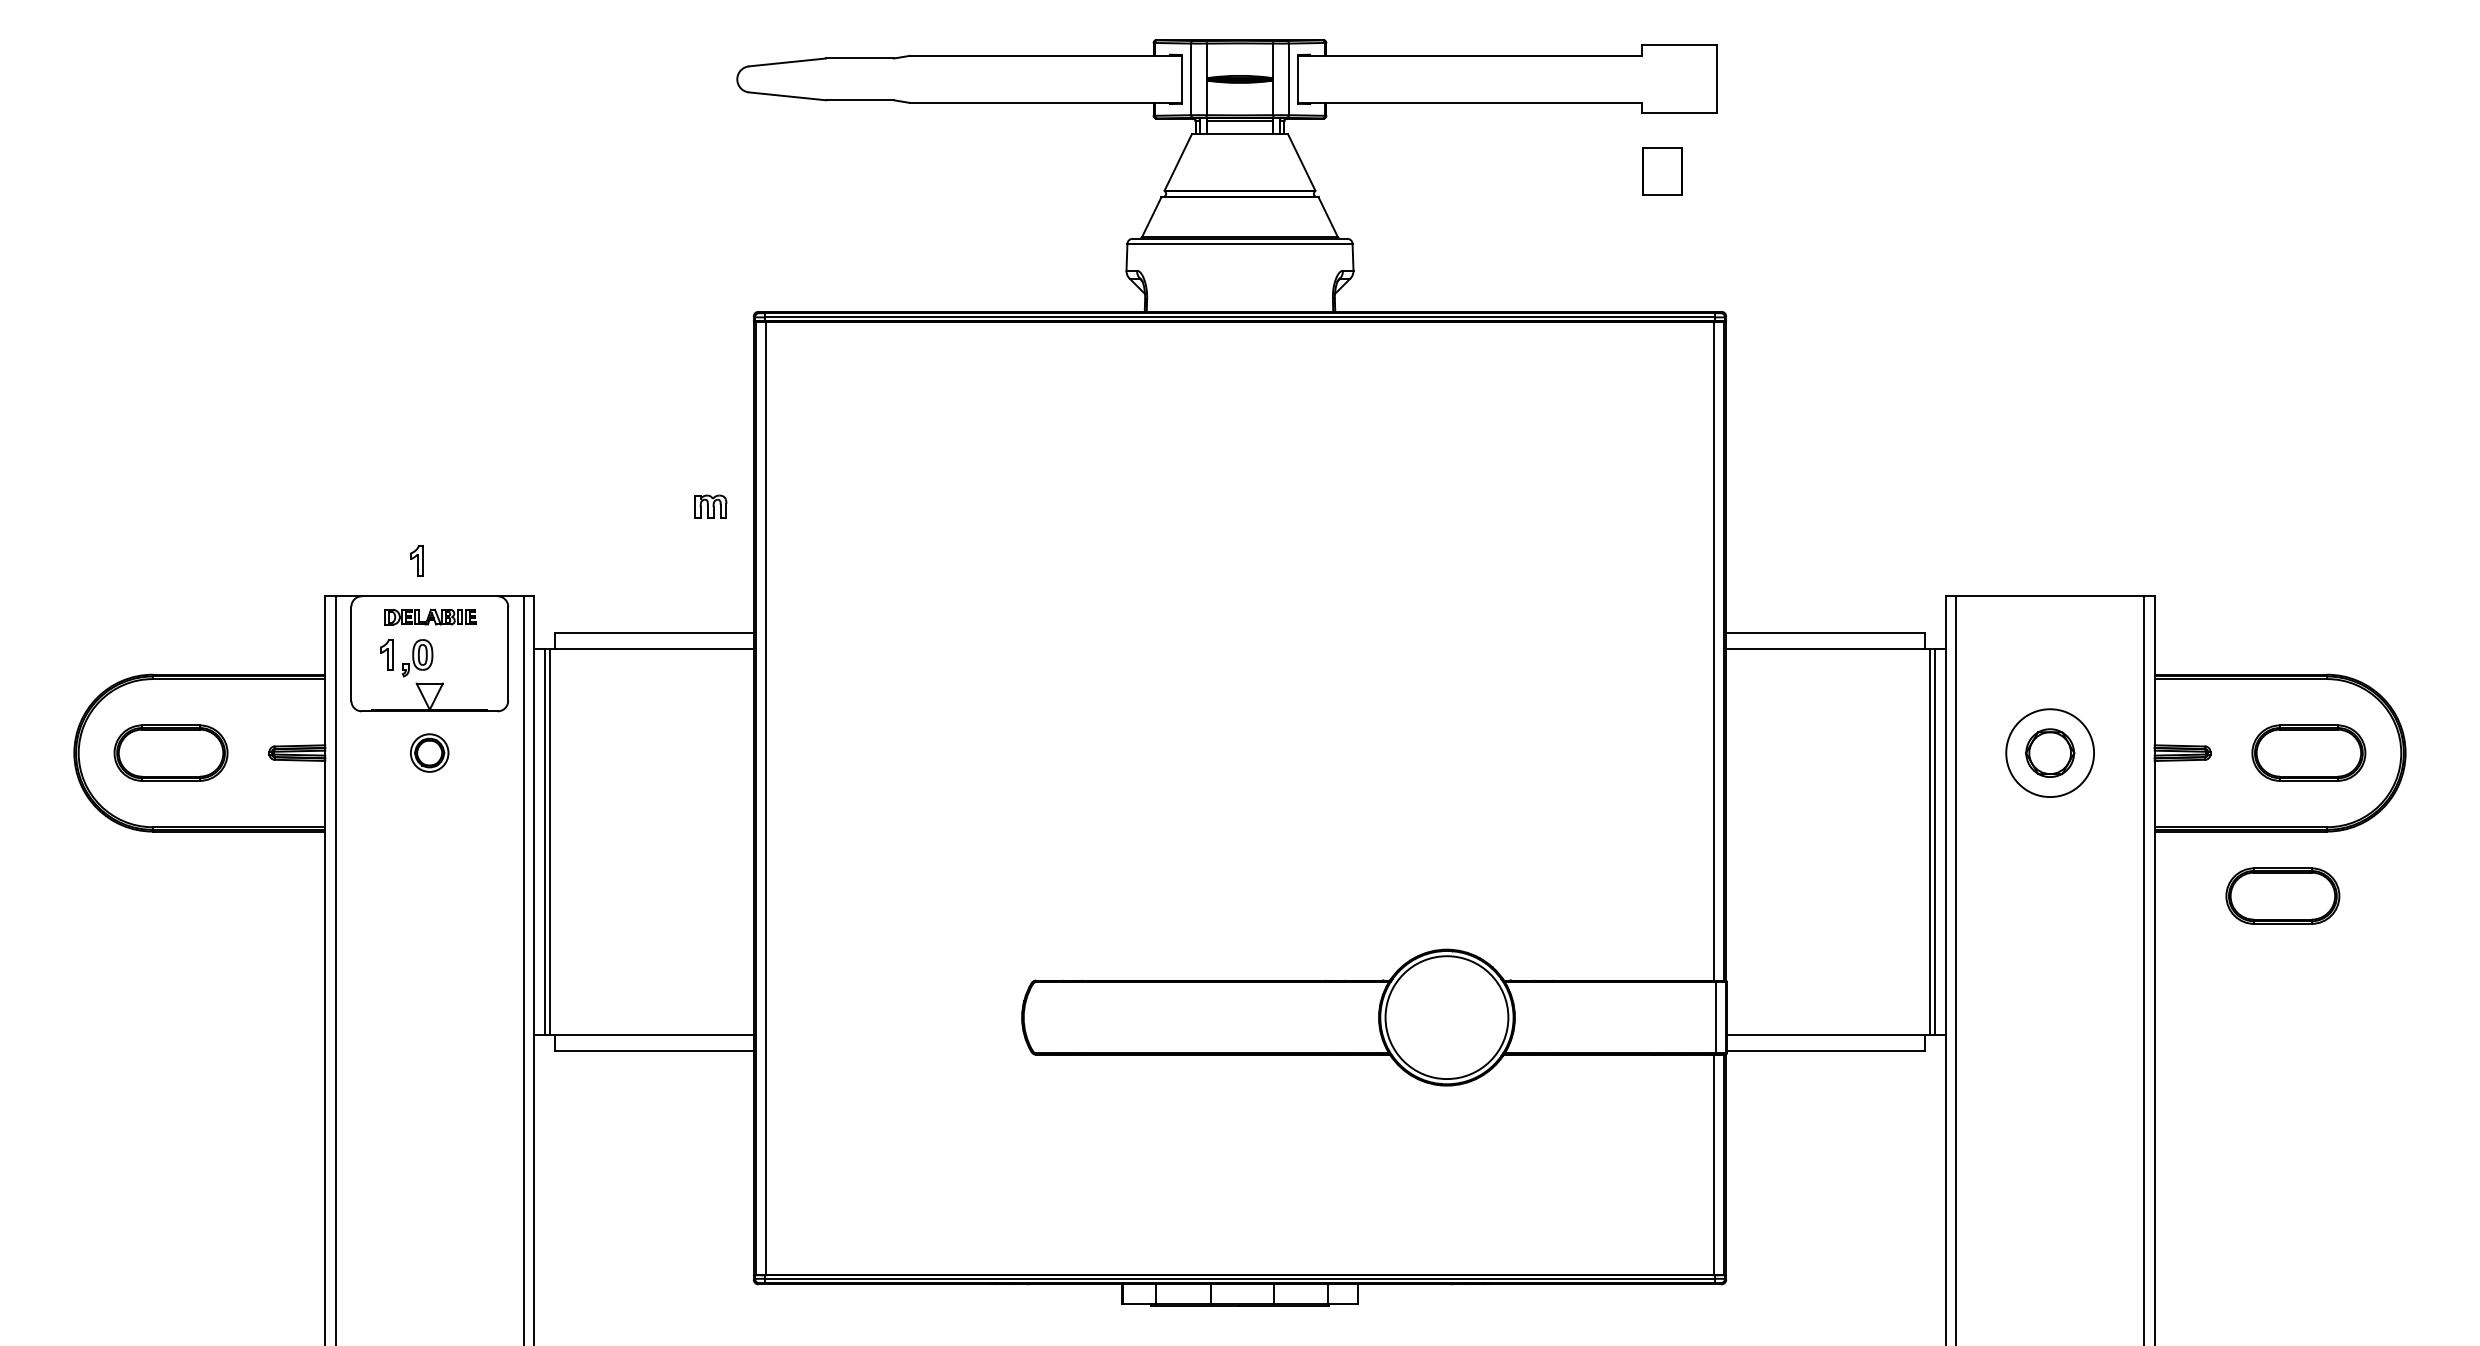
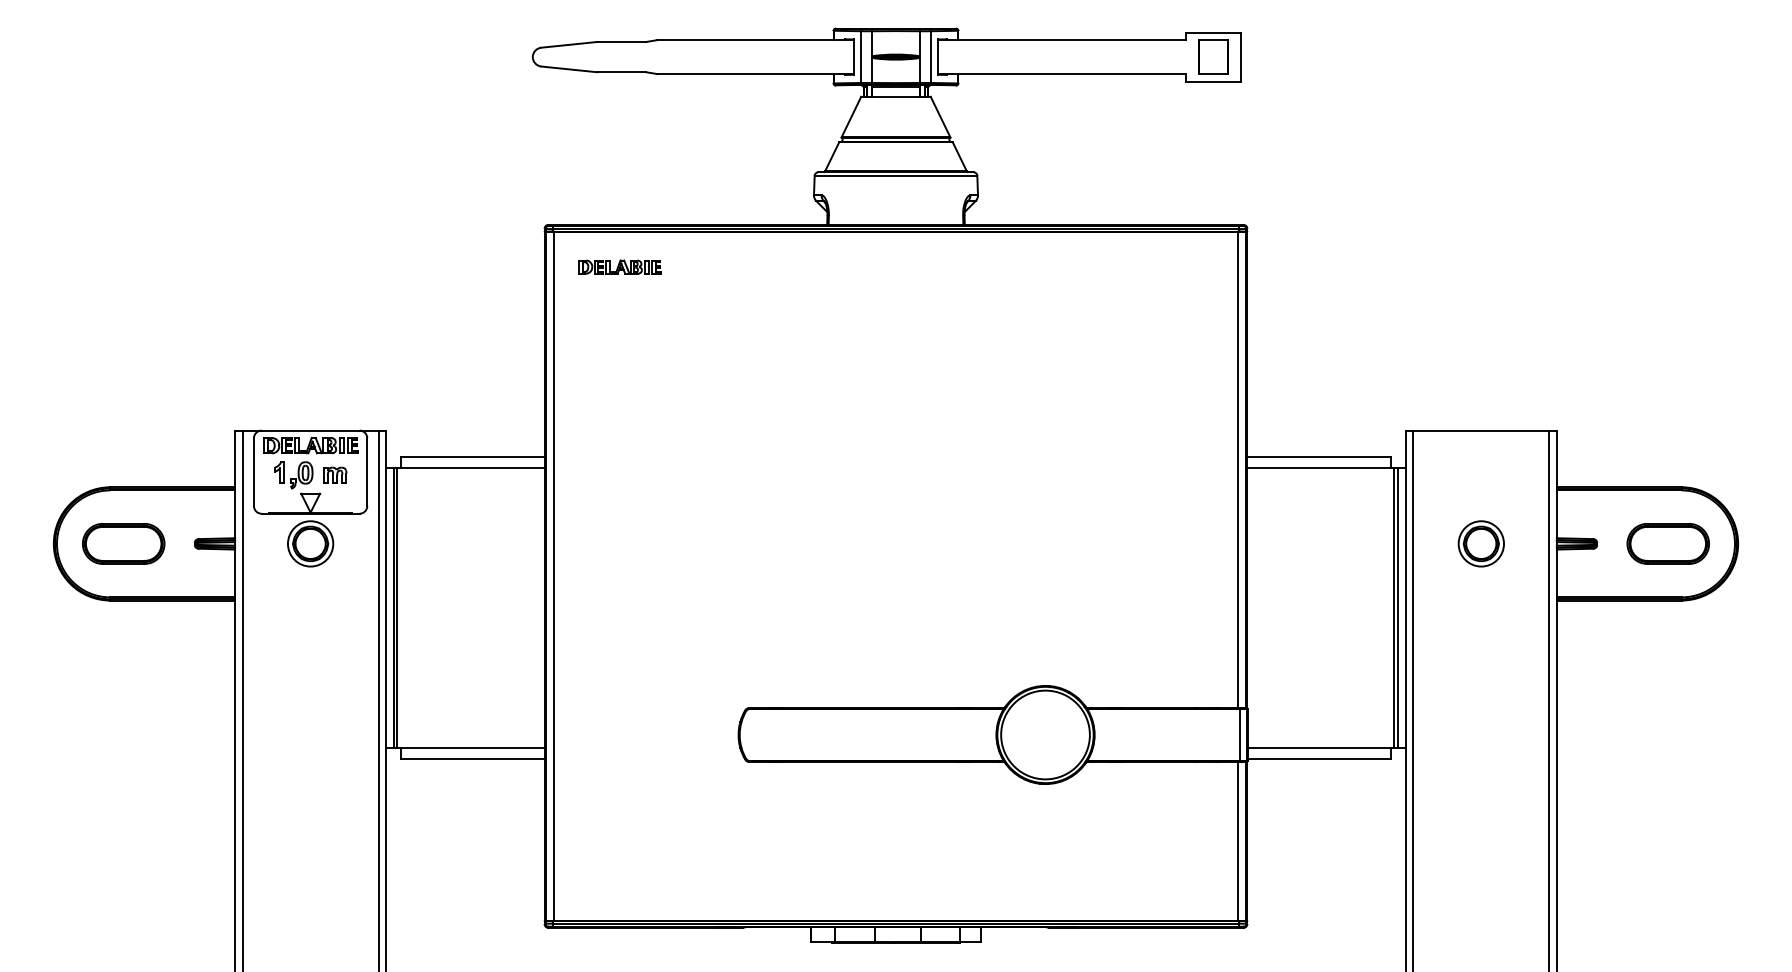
part: (1662, 171) -> (1213, 57), moved
part: (857, 369) -> (619, 266), added
part: (710, 506) -> (334, 475), moved
part: (416, 560) -> (301, 404), removed
part: (430, 616) -> (311, 445), size x1.43
part: (429, 752) -> (310, 543), size x1.67
circle: (2049, 752) -> (1480, 543), size x0.71
part: (2282, 895) -> (1649, 646), removed

